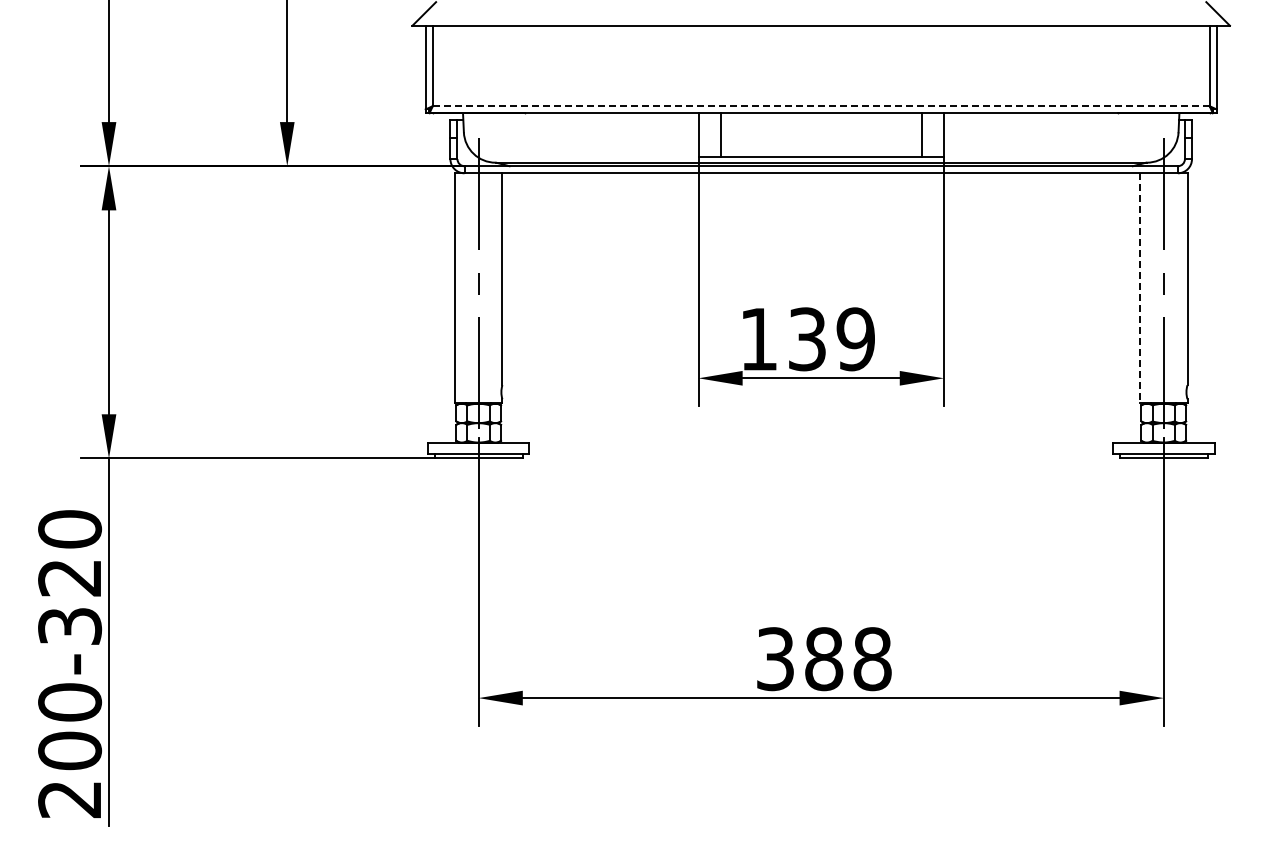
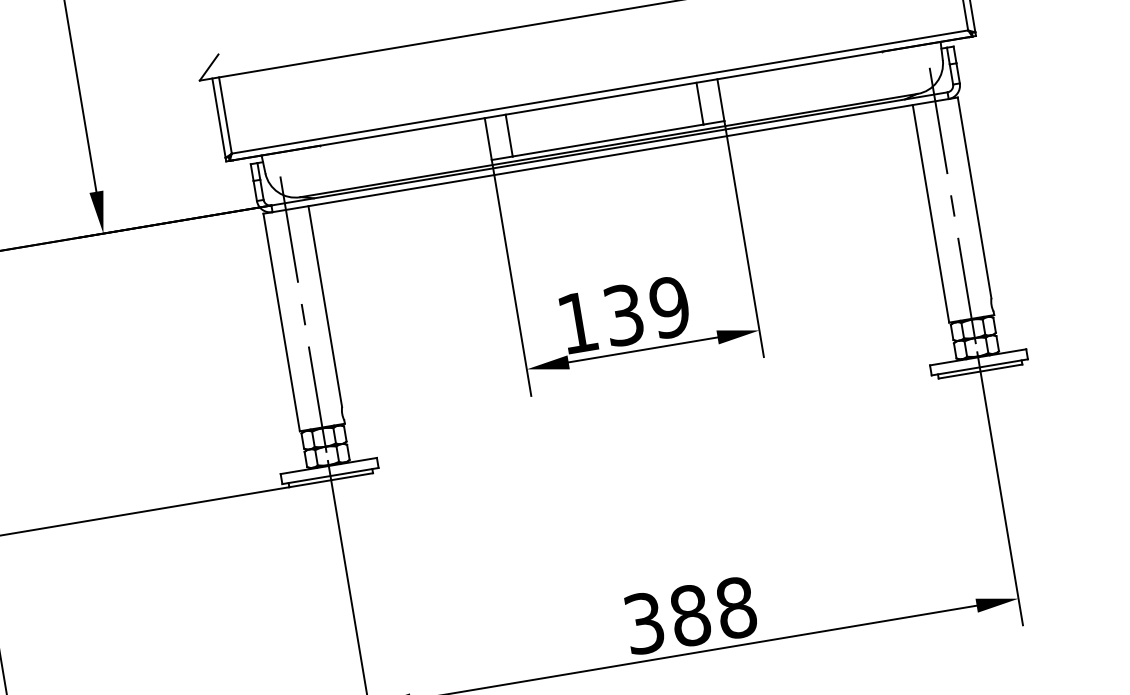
line: (821, 106) -> (600, 92), dashed -> solid
line: (1140, 288) -> (931, 214), dashed -> solid

